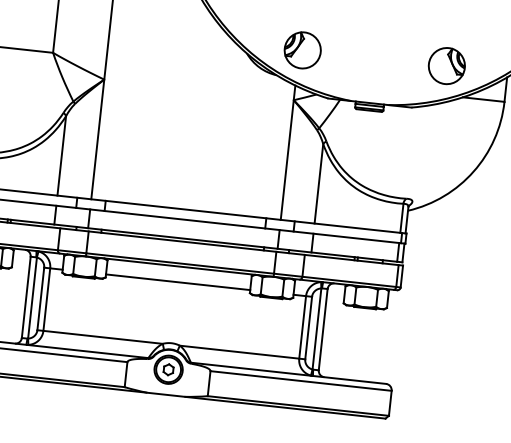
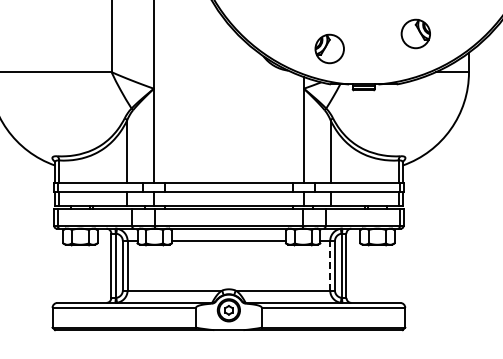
part: (302, 49) -> (329, 48), moved
part: (446, 65) -> (415, 33), moved
line: (303, 327) -> (330, 265), solid -> dashed

